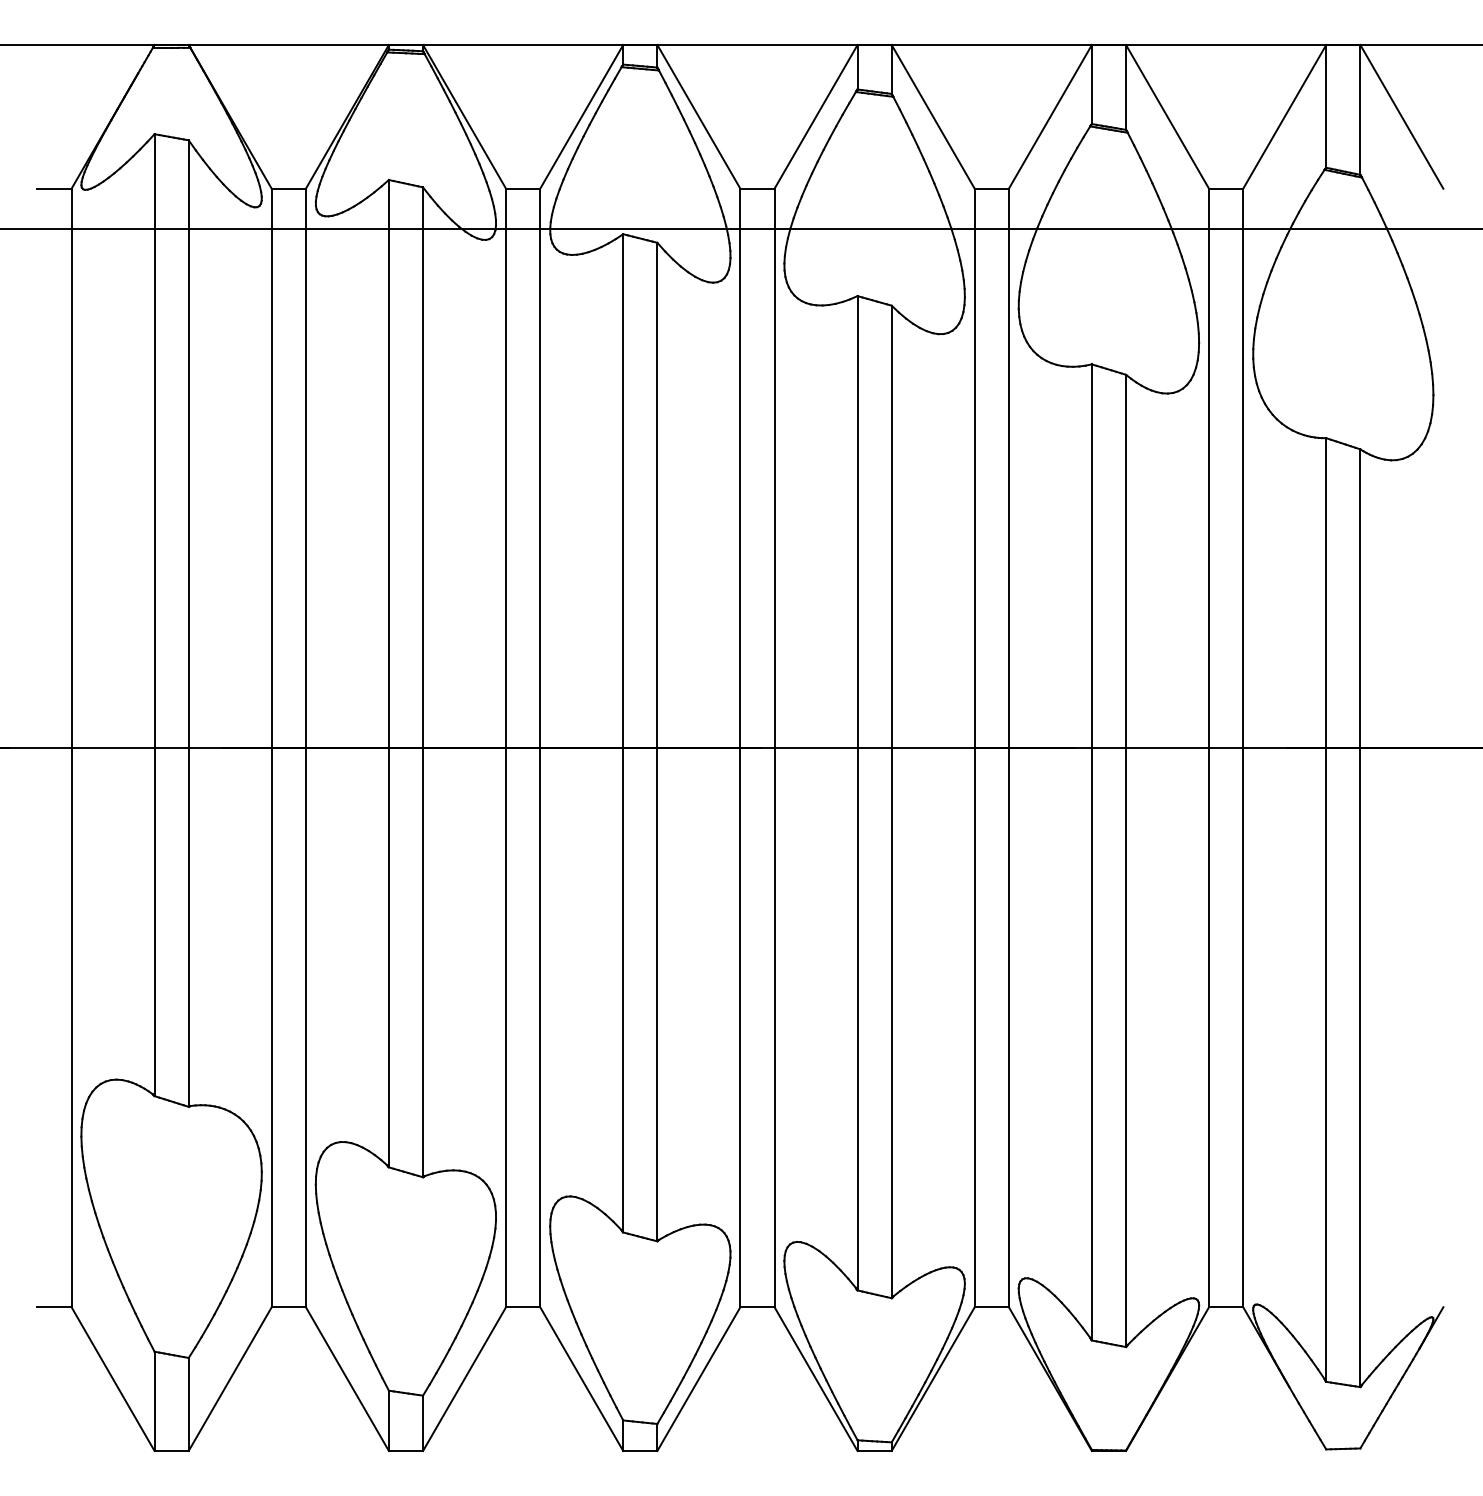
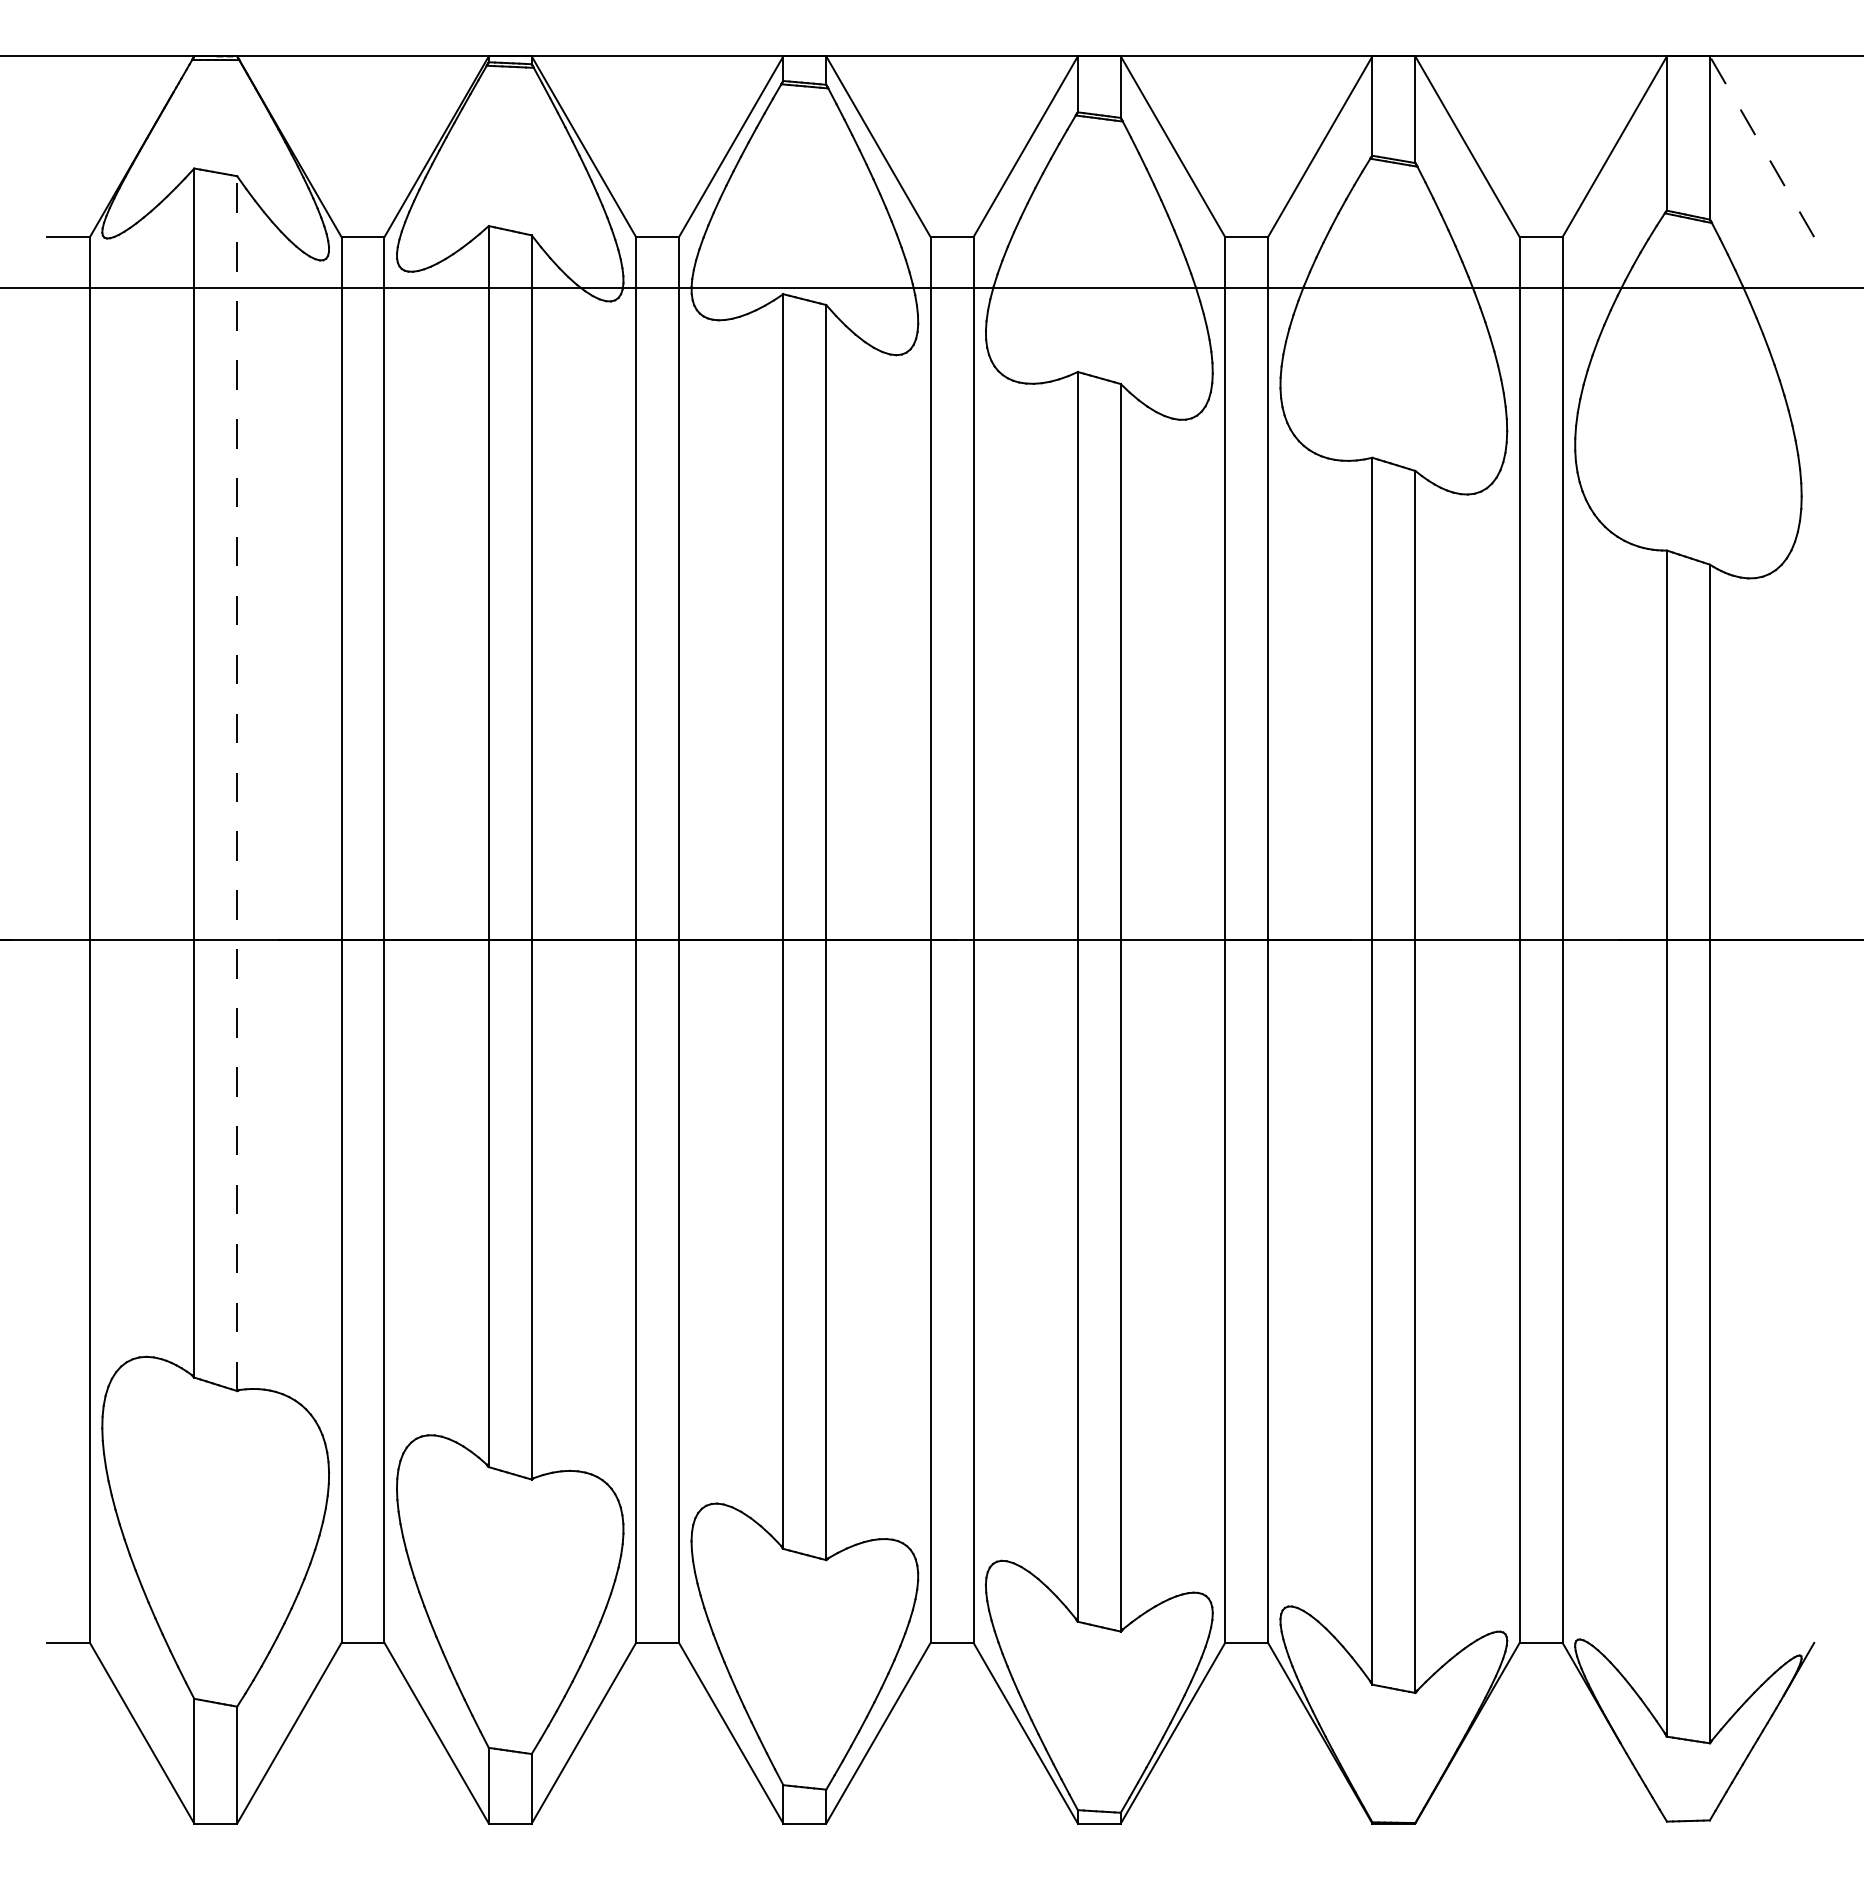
line: (1401, 116) -> (1761, 146), solid -> dashed
line: (188, 623) -> (237, 783), solid -> dashed

